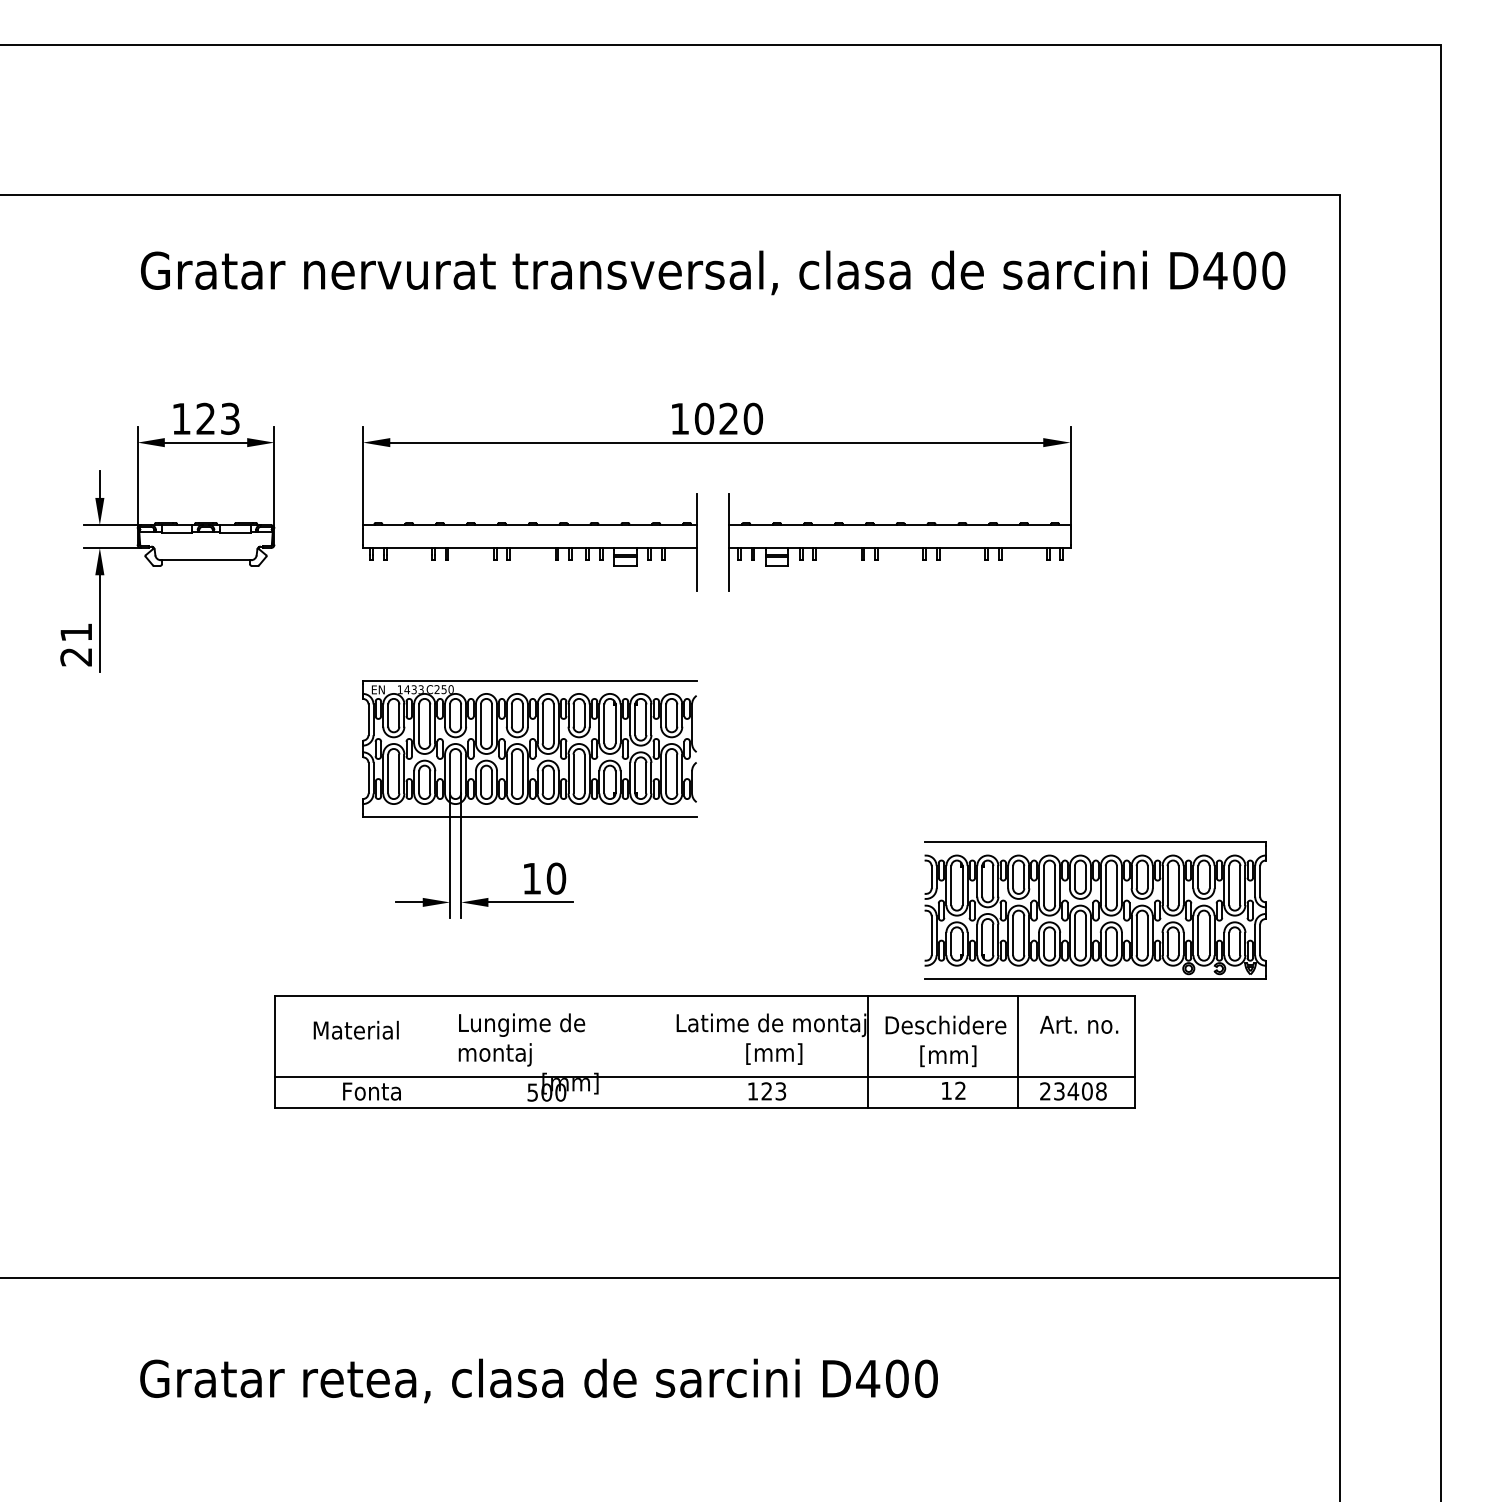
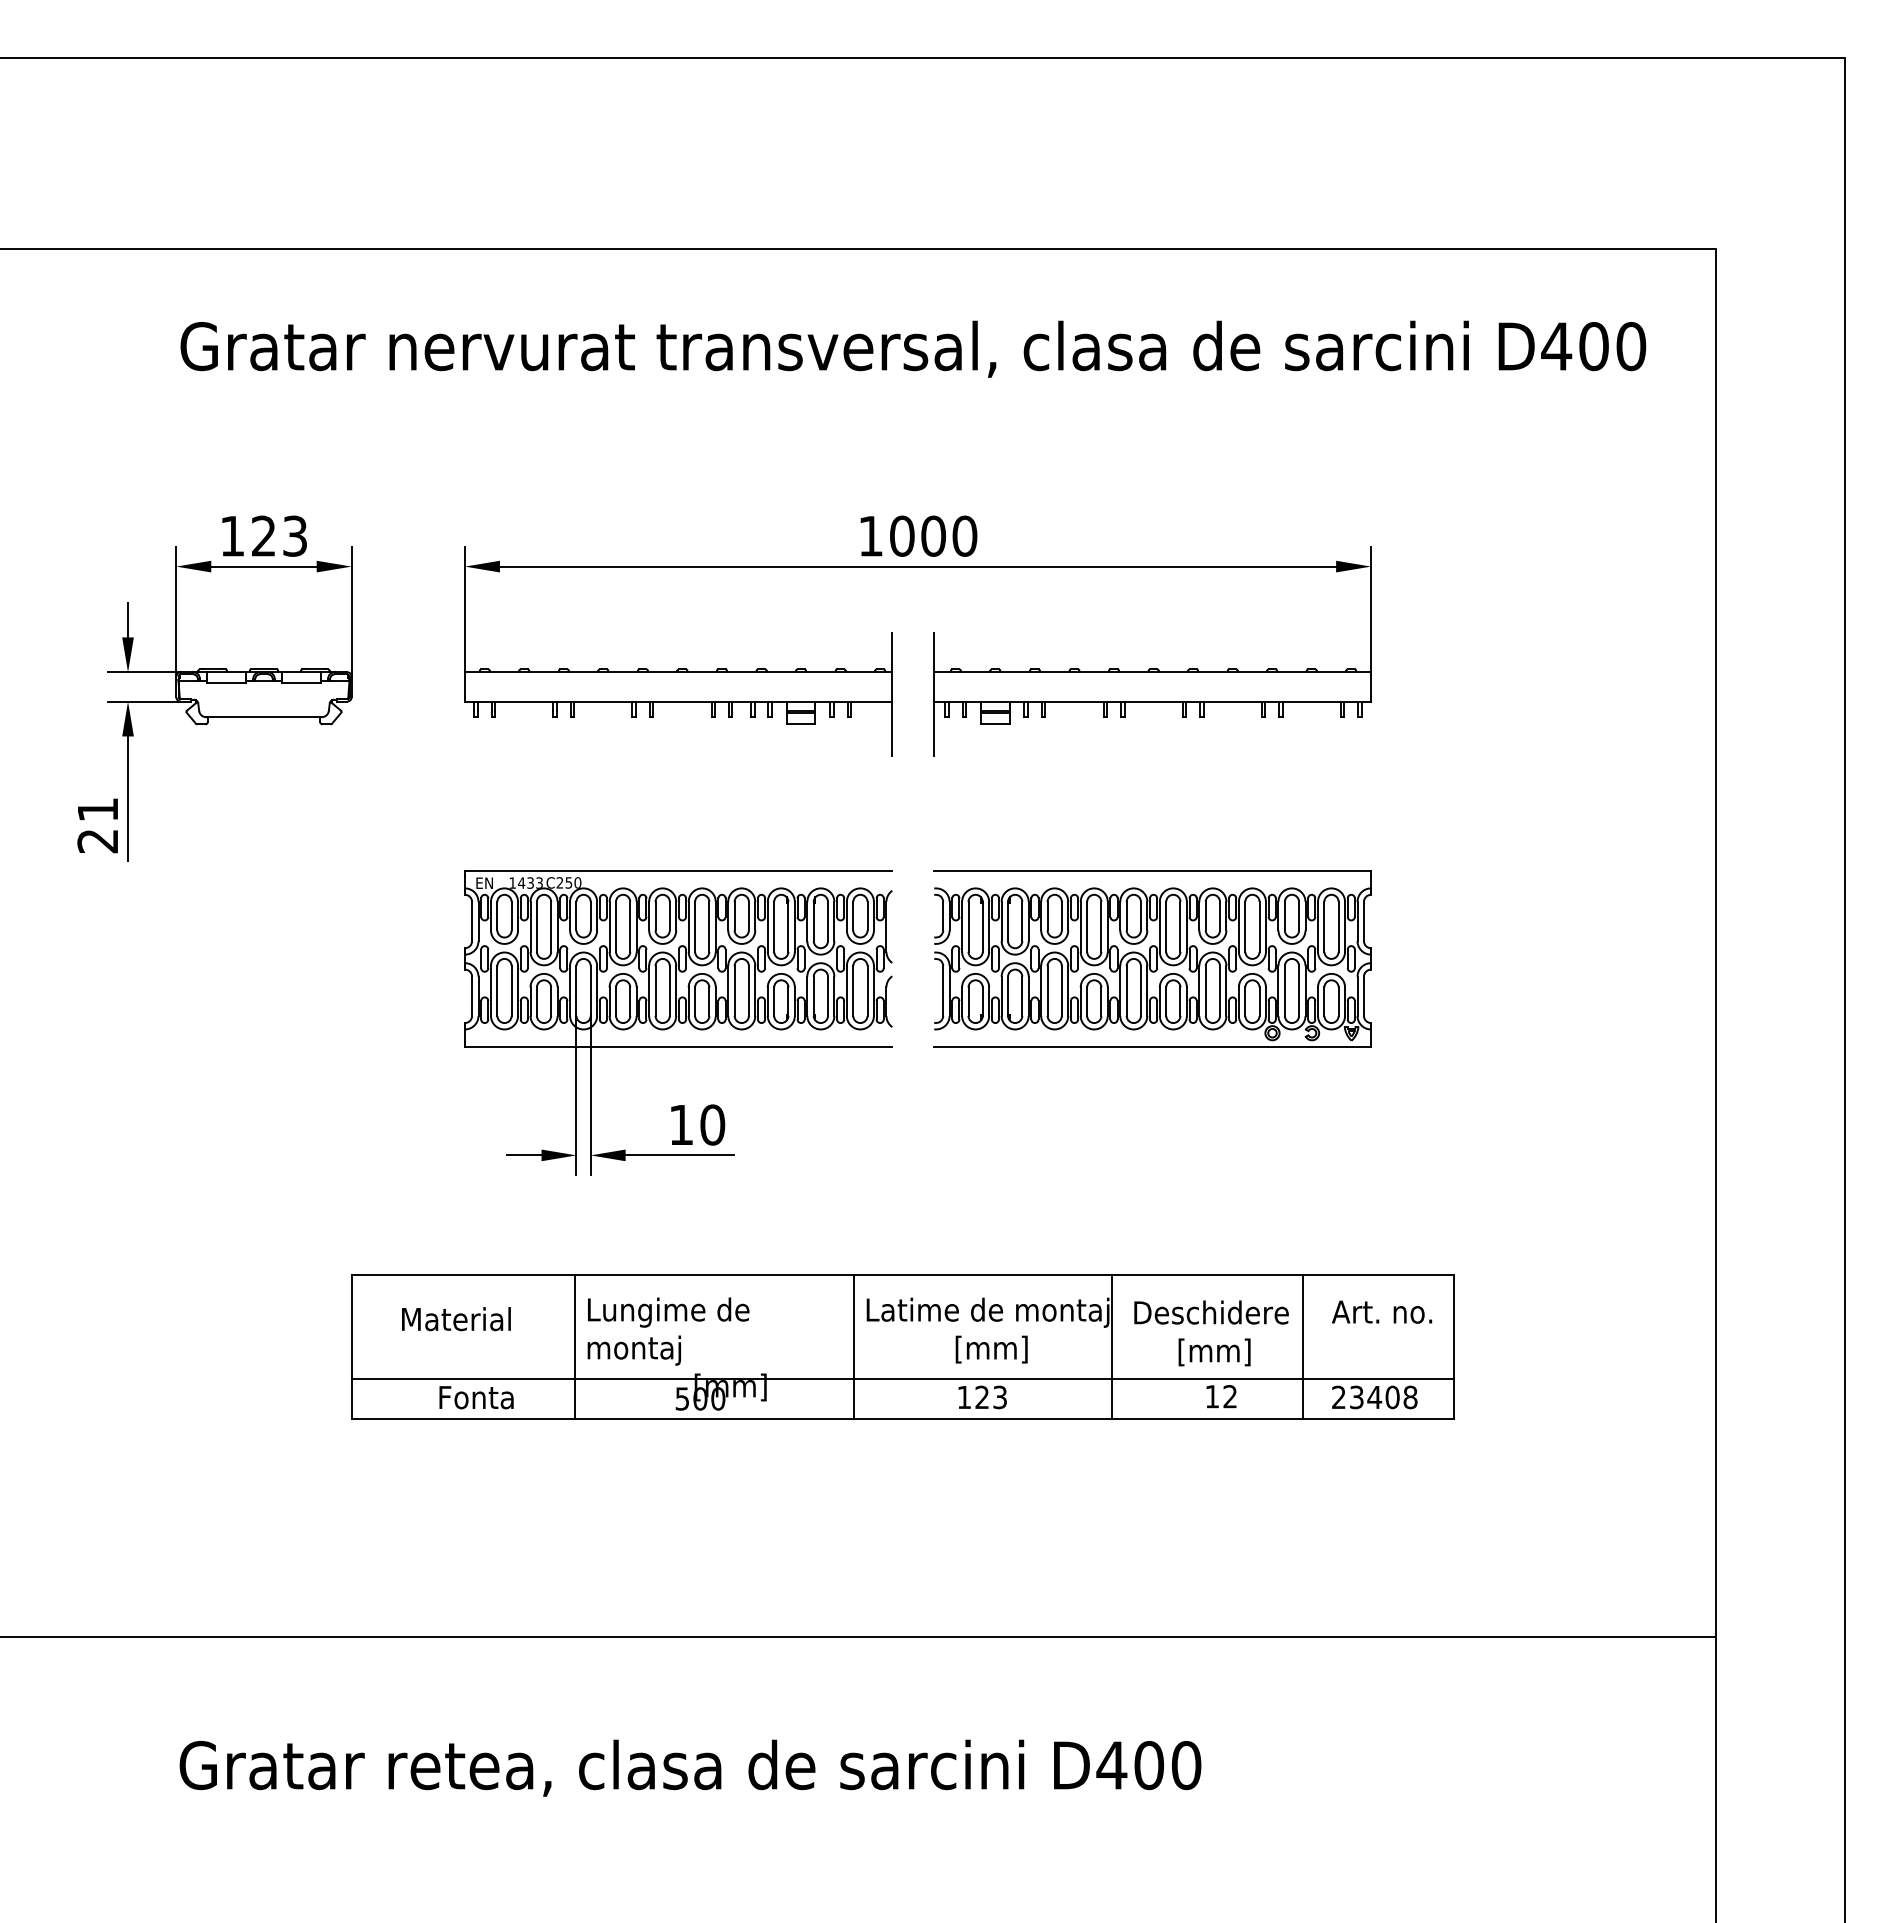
text: (728, 418) -> (933, 535), 1020 -> 1000
part: (1095, 910) -> (1152, 958), moved
line: (449, 1051) -> (575, 1346), added
line: (666, 1051) -> (853, 1346), added

